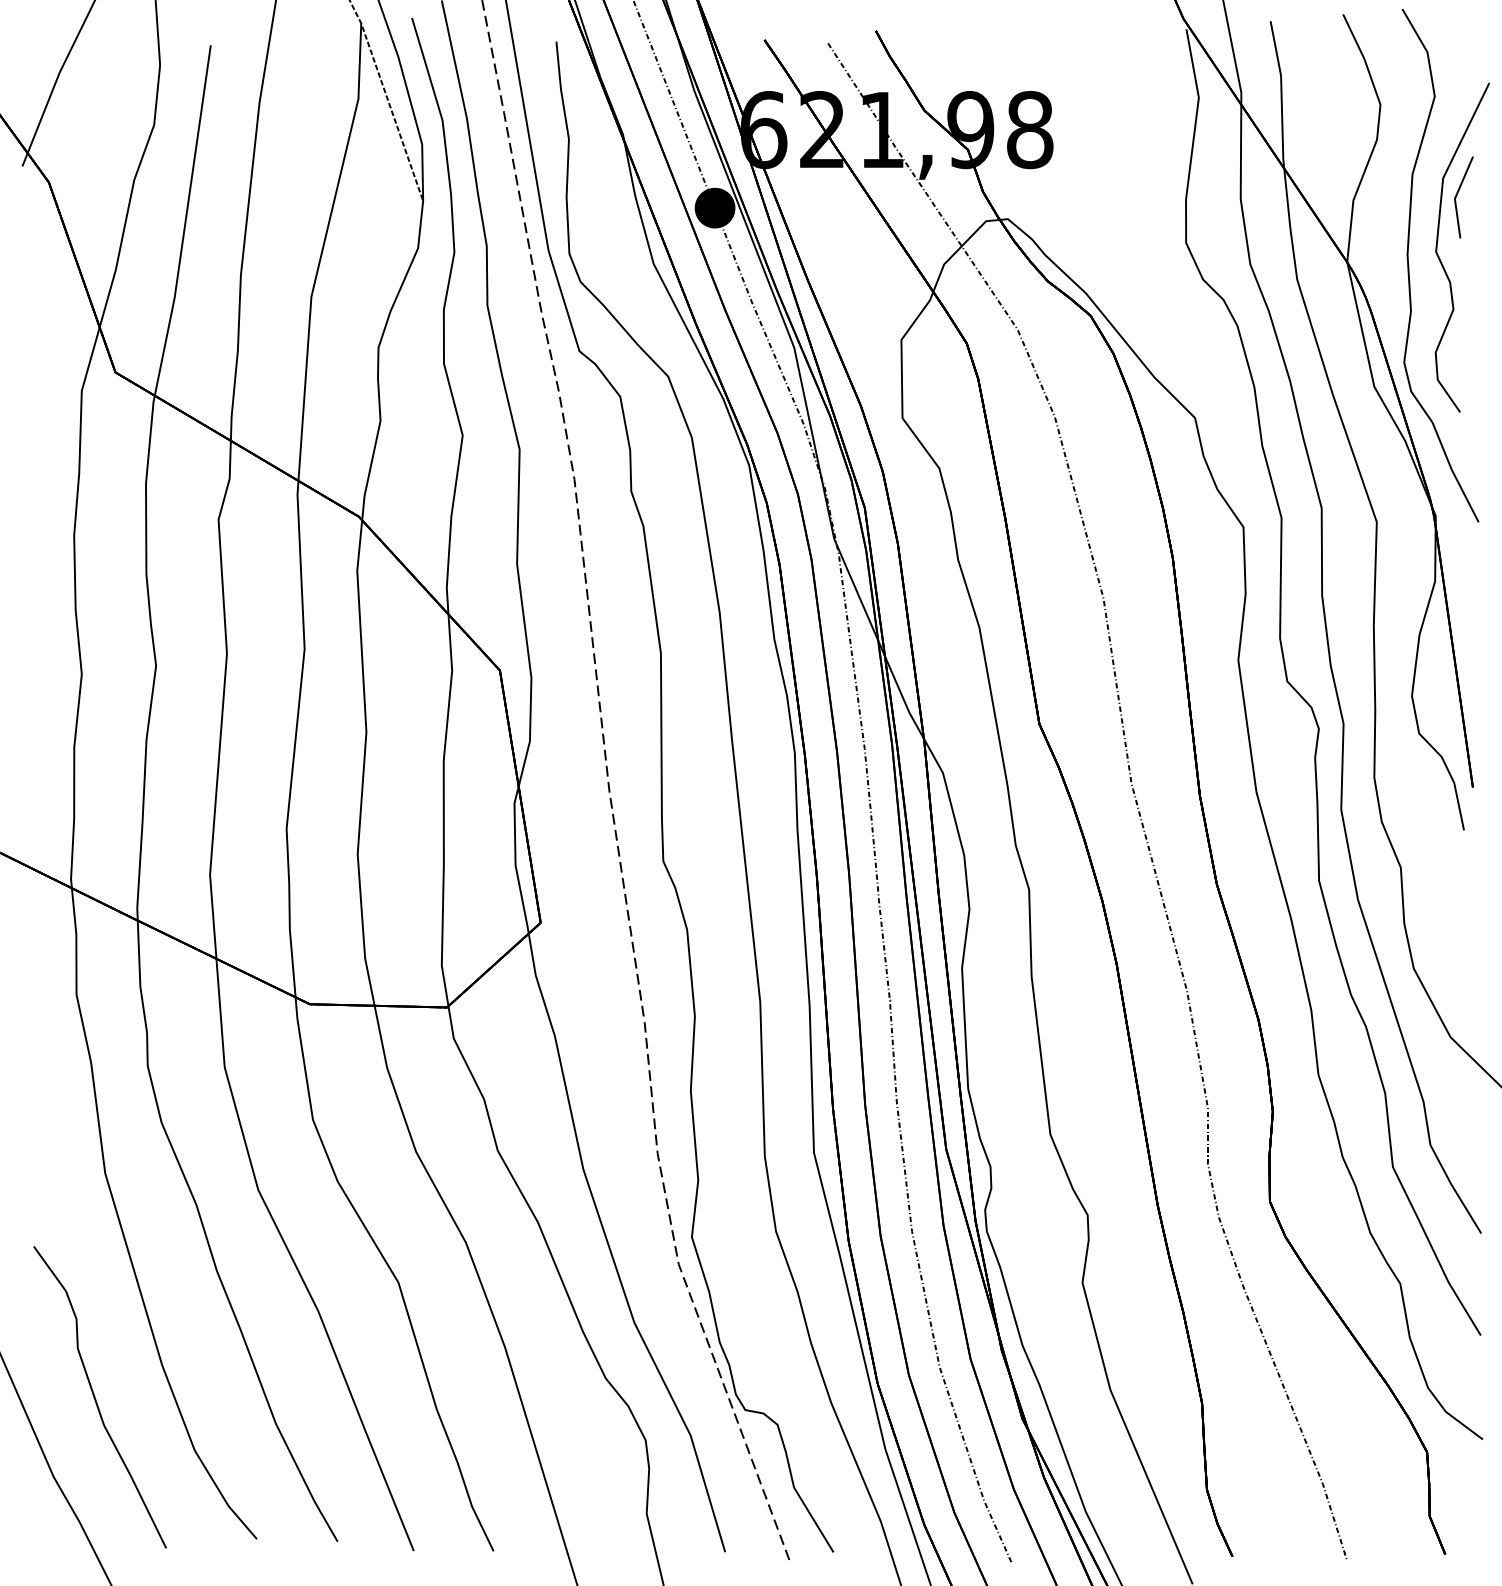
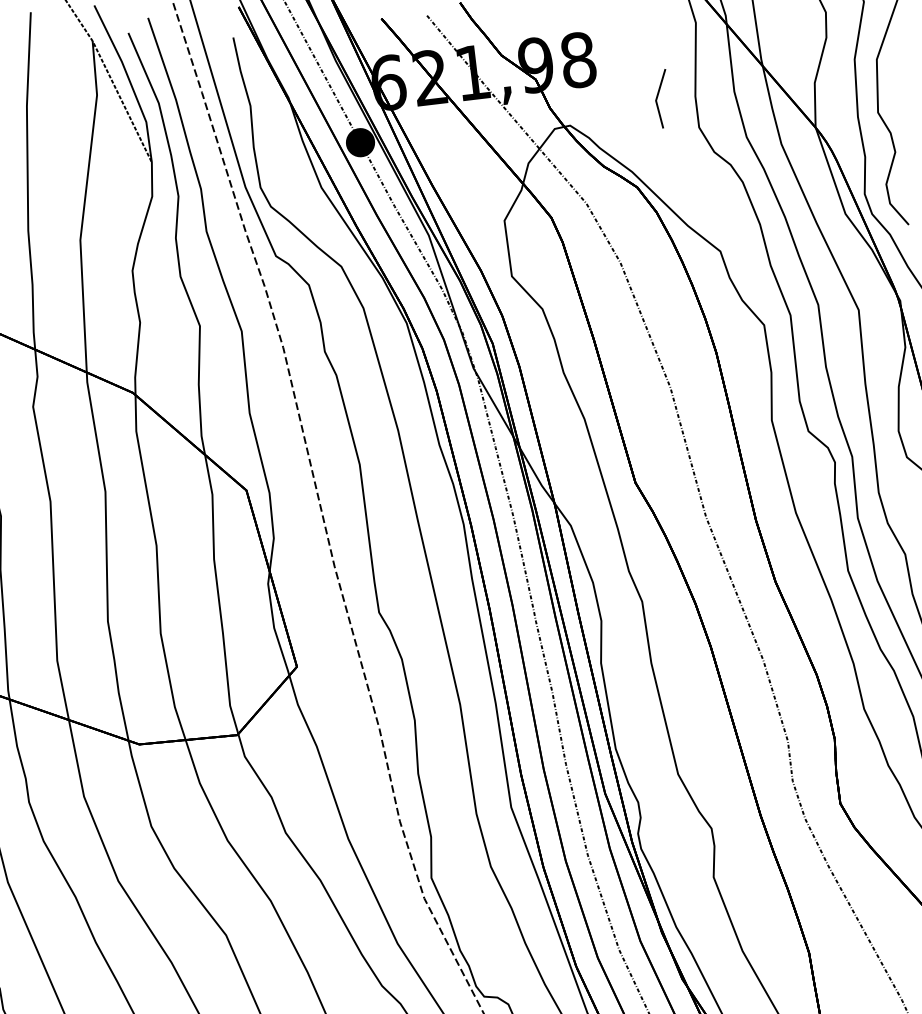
line: (1457, 195) -> (657, 98), moved

